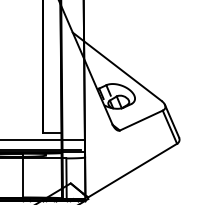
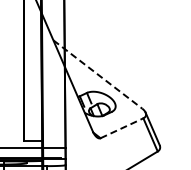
line: (117, 67) -> (98, 75), solid -> dashed
line: (141, 120) -> (122, 128), solid -> dashed

